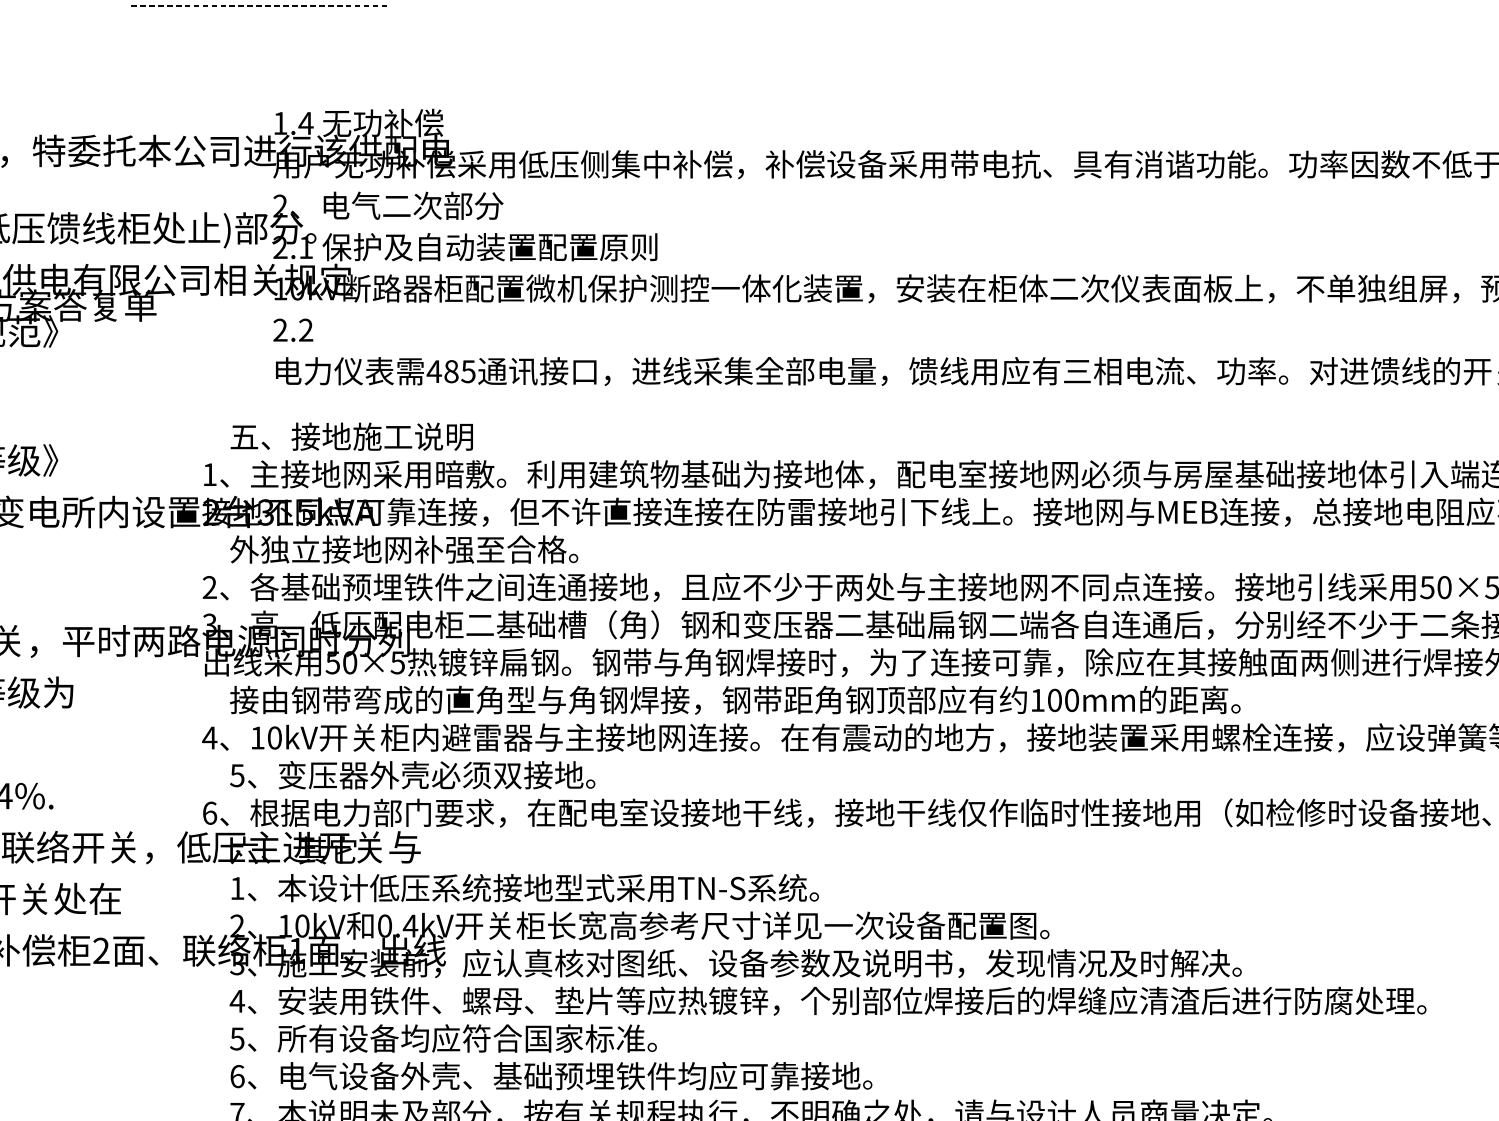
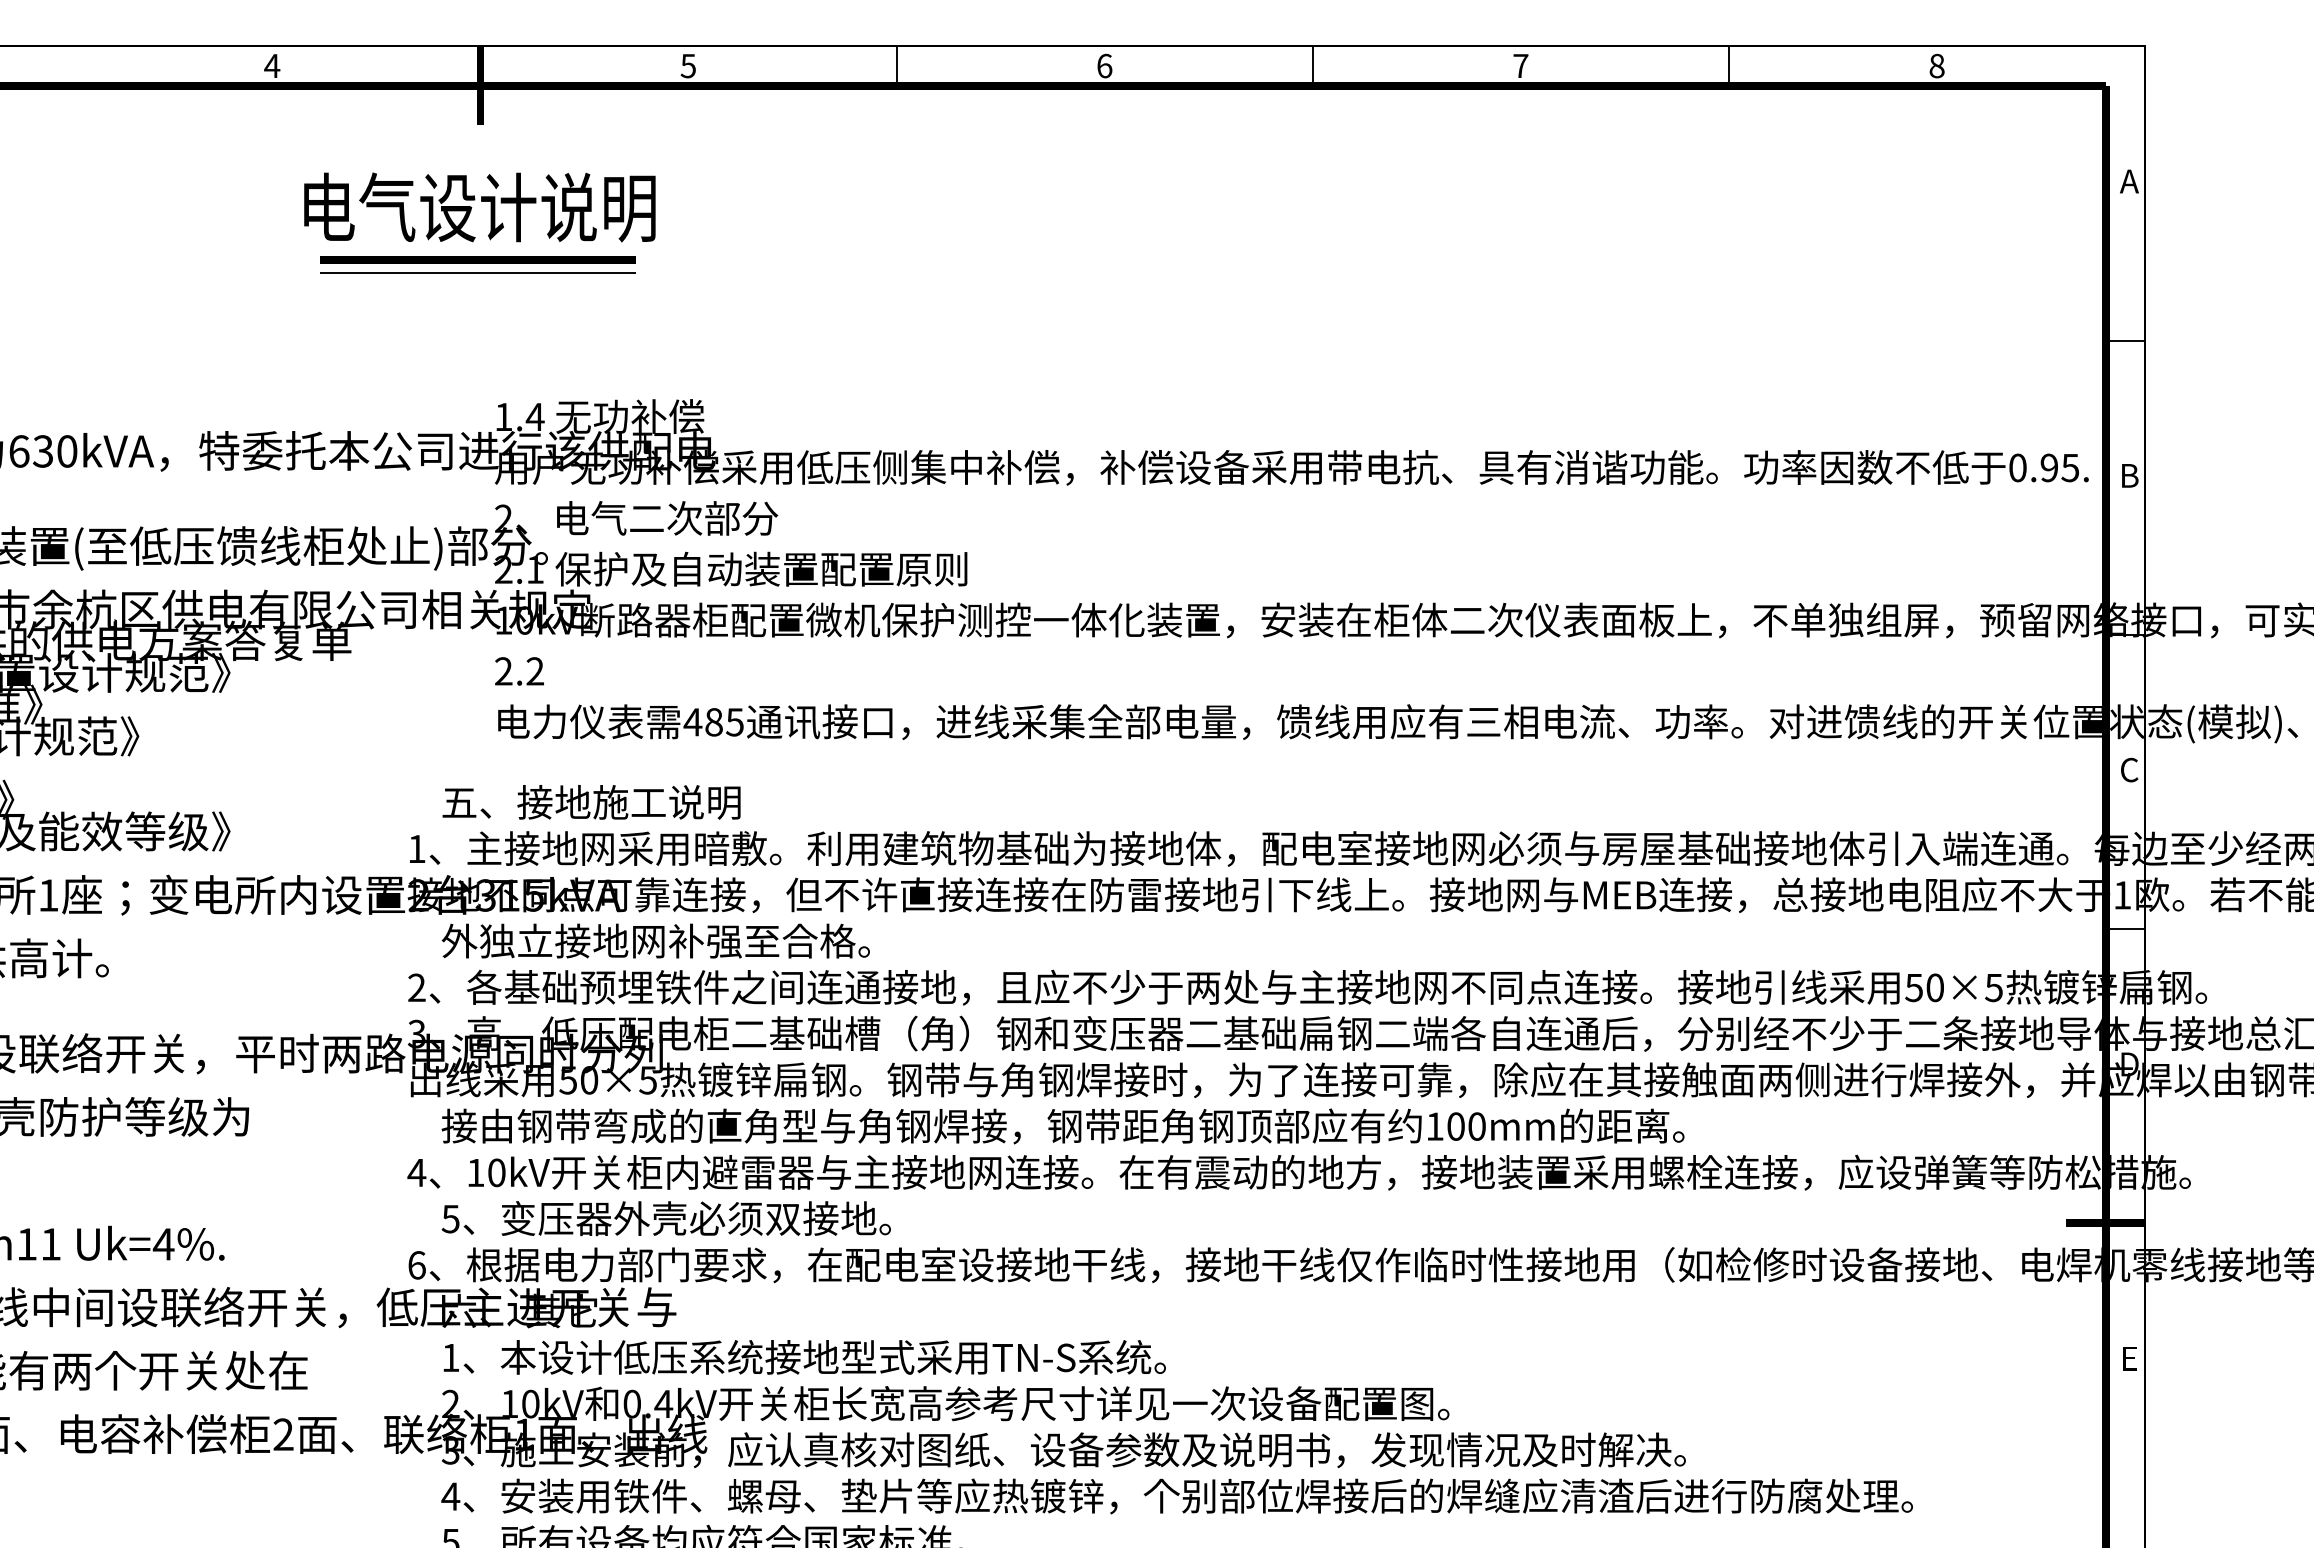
line: (259, 6) -> (478, 273), dashed -> solid

